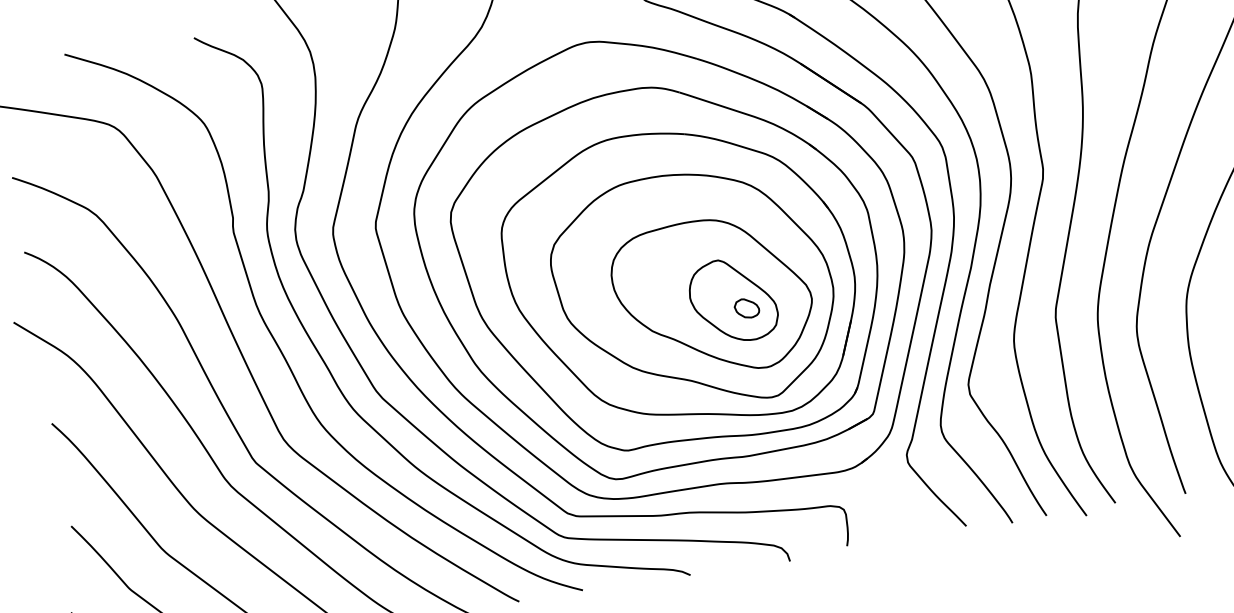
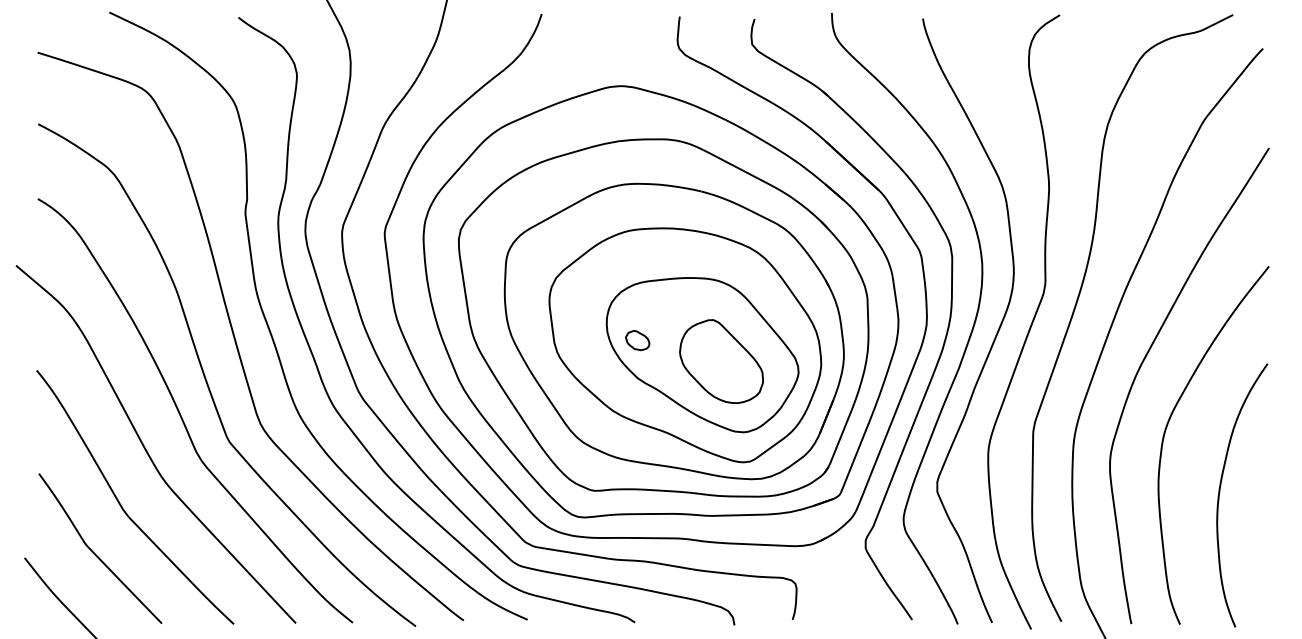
part: (746, 308) -> (637, 340), moved

